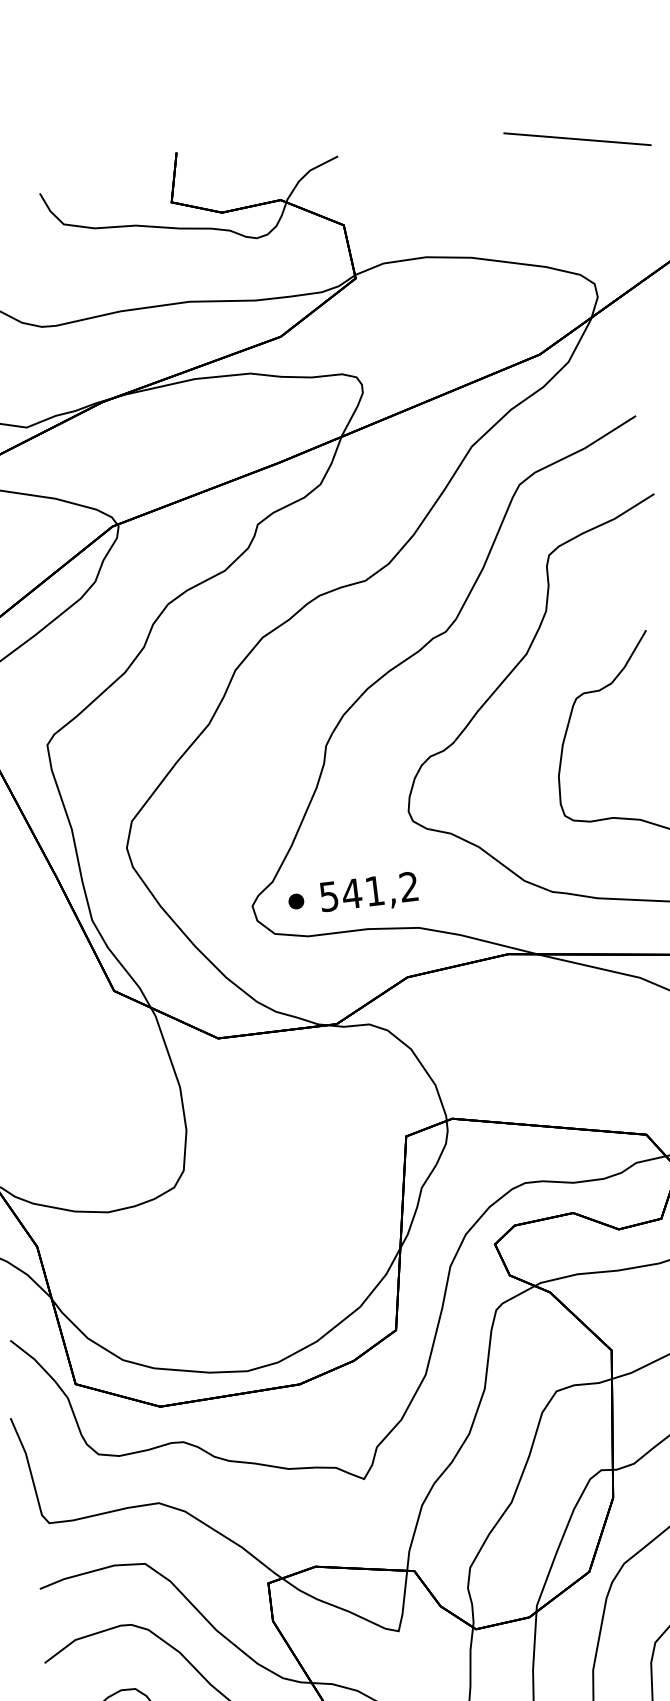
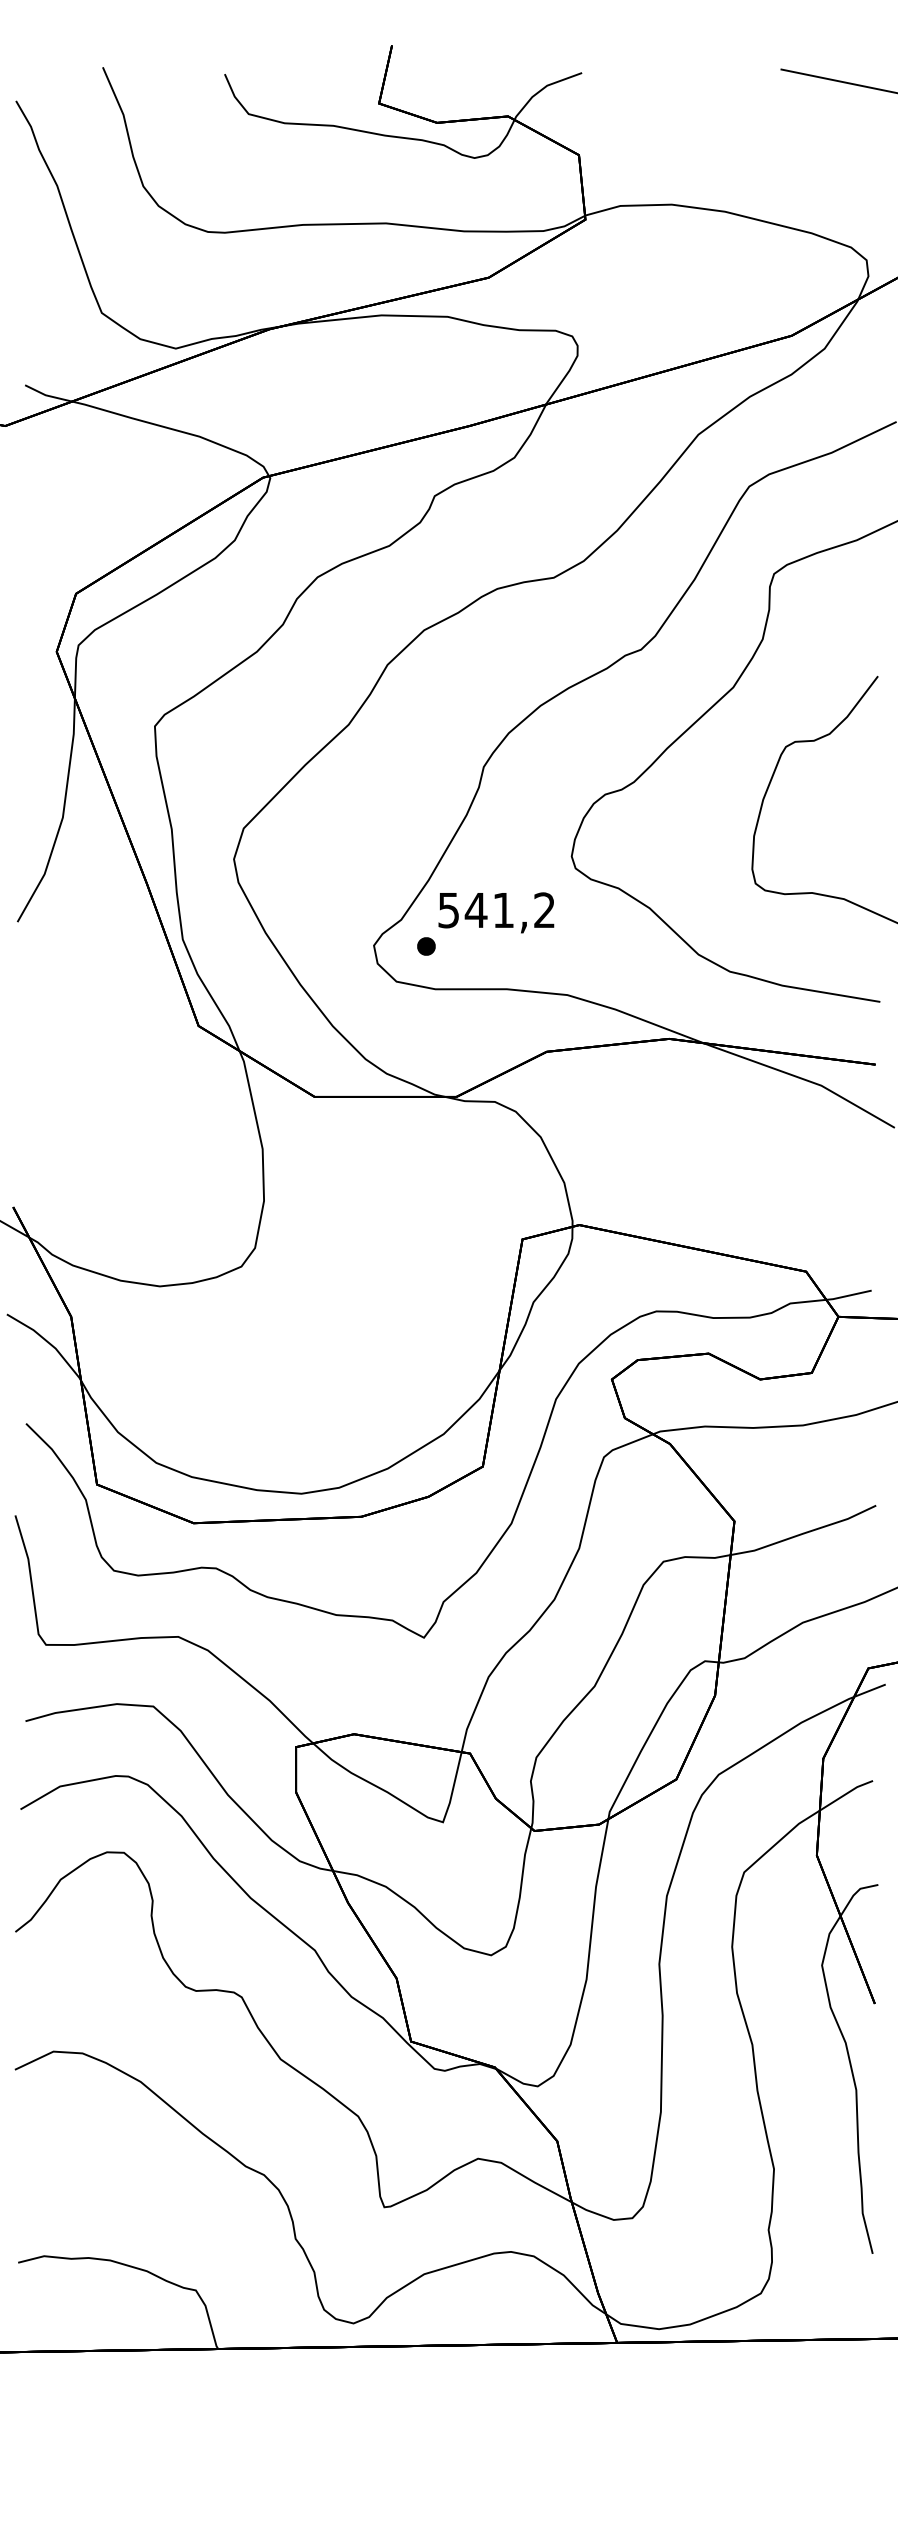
text: (369, 893) -> (496, 912), moved

